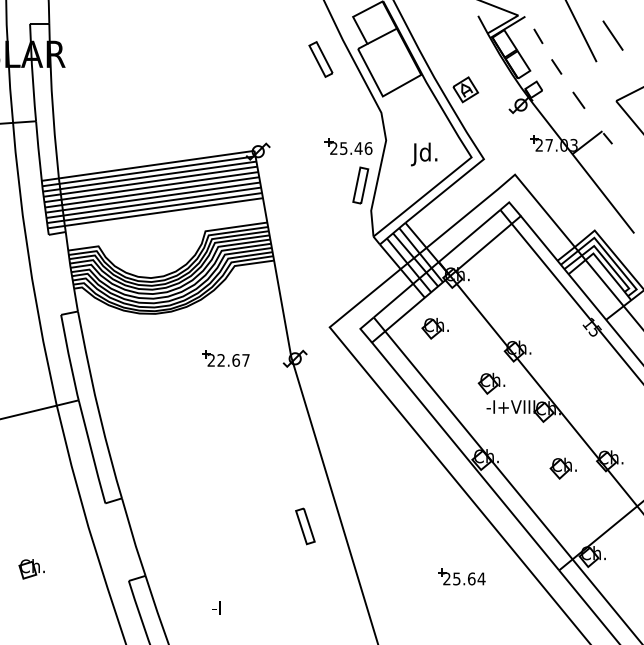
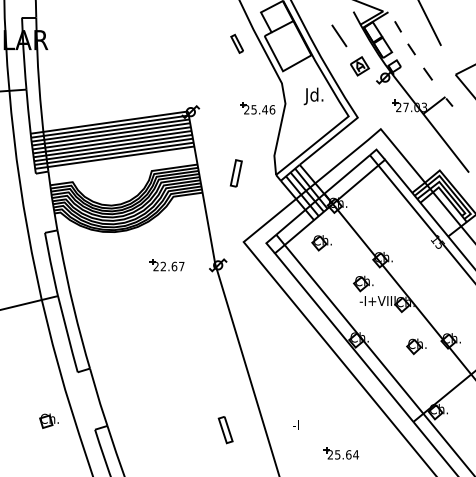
line: (612, 35) -> (338, 35), moved
part: (320, 59) -> (236, 43), size x0.7
part: (465, 89) -> (359, 66), moved
text: (424, 154) -> (313, 96), moved
part: (360, 185) -> (236, 173), moved
part: (305, 526) -> (225, 430), moved
part: (31, 569) -> (48, 421), moved
part: (461, 576) -> (341, 453), moved
text: (216, 607) -> (296, 424), moved

